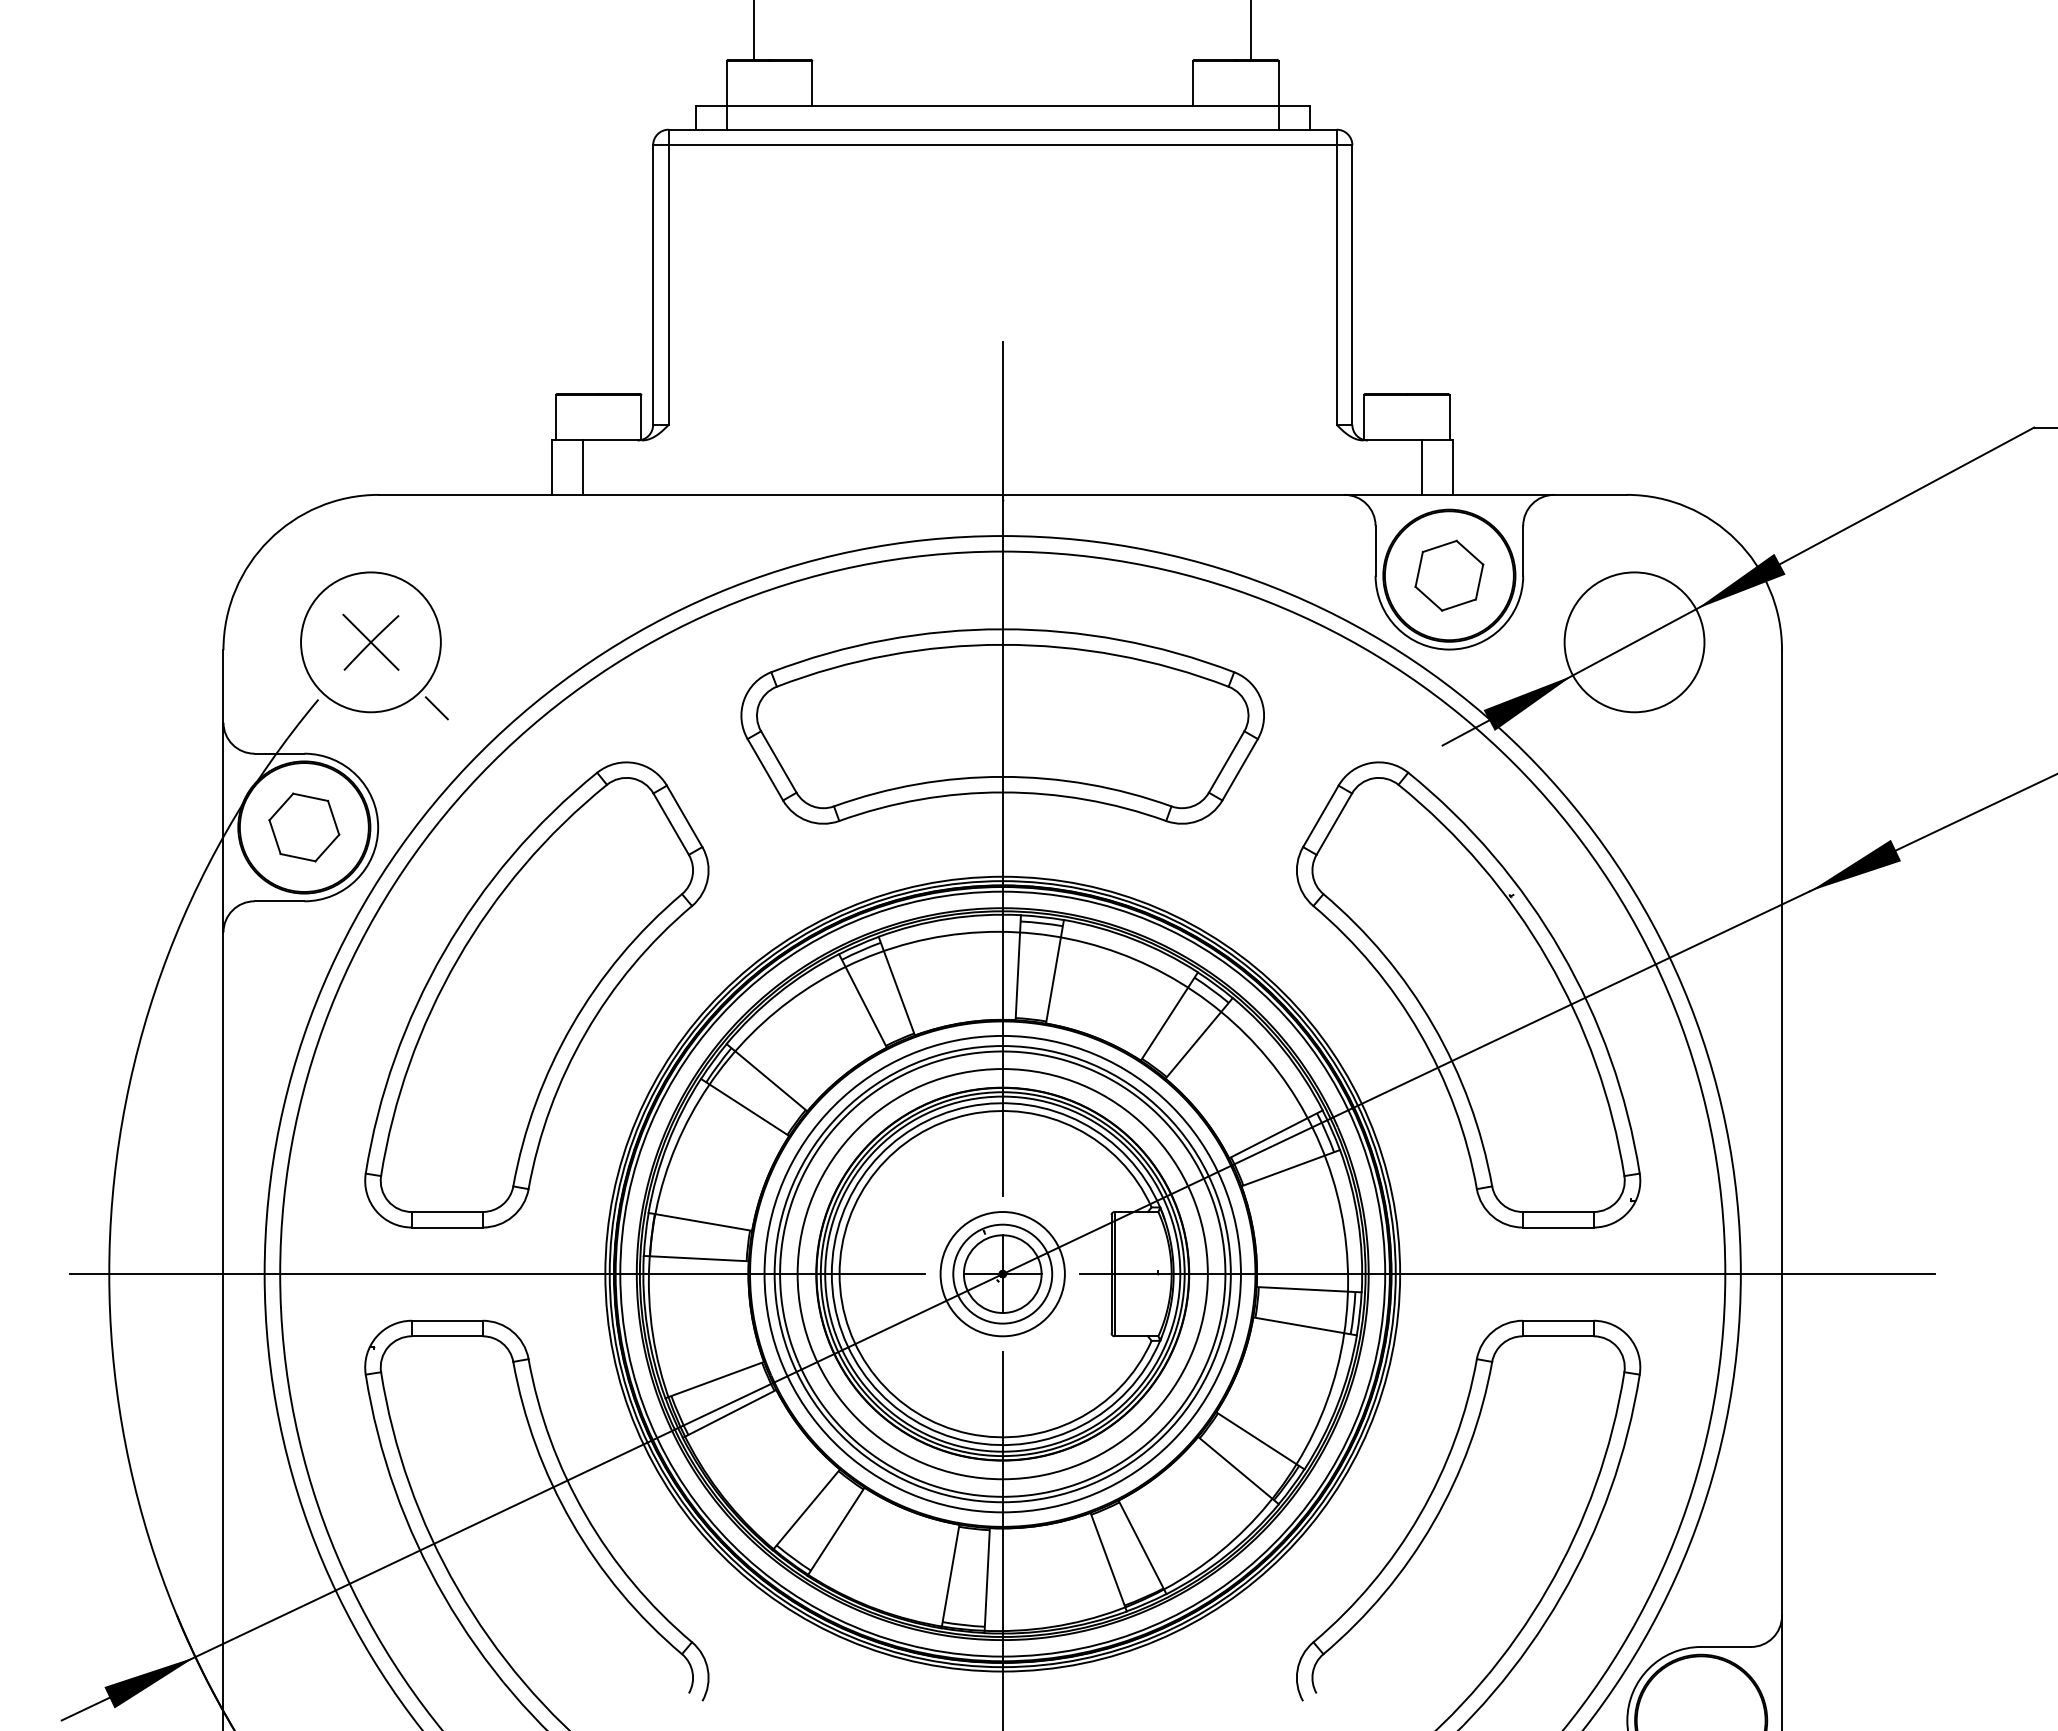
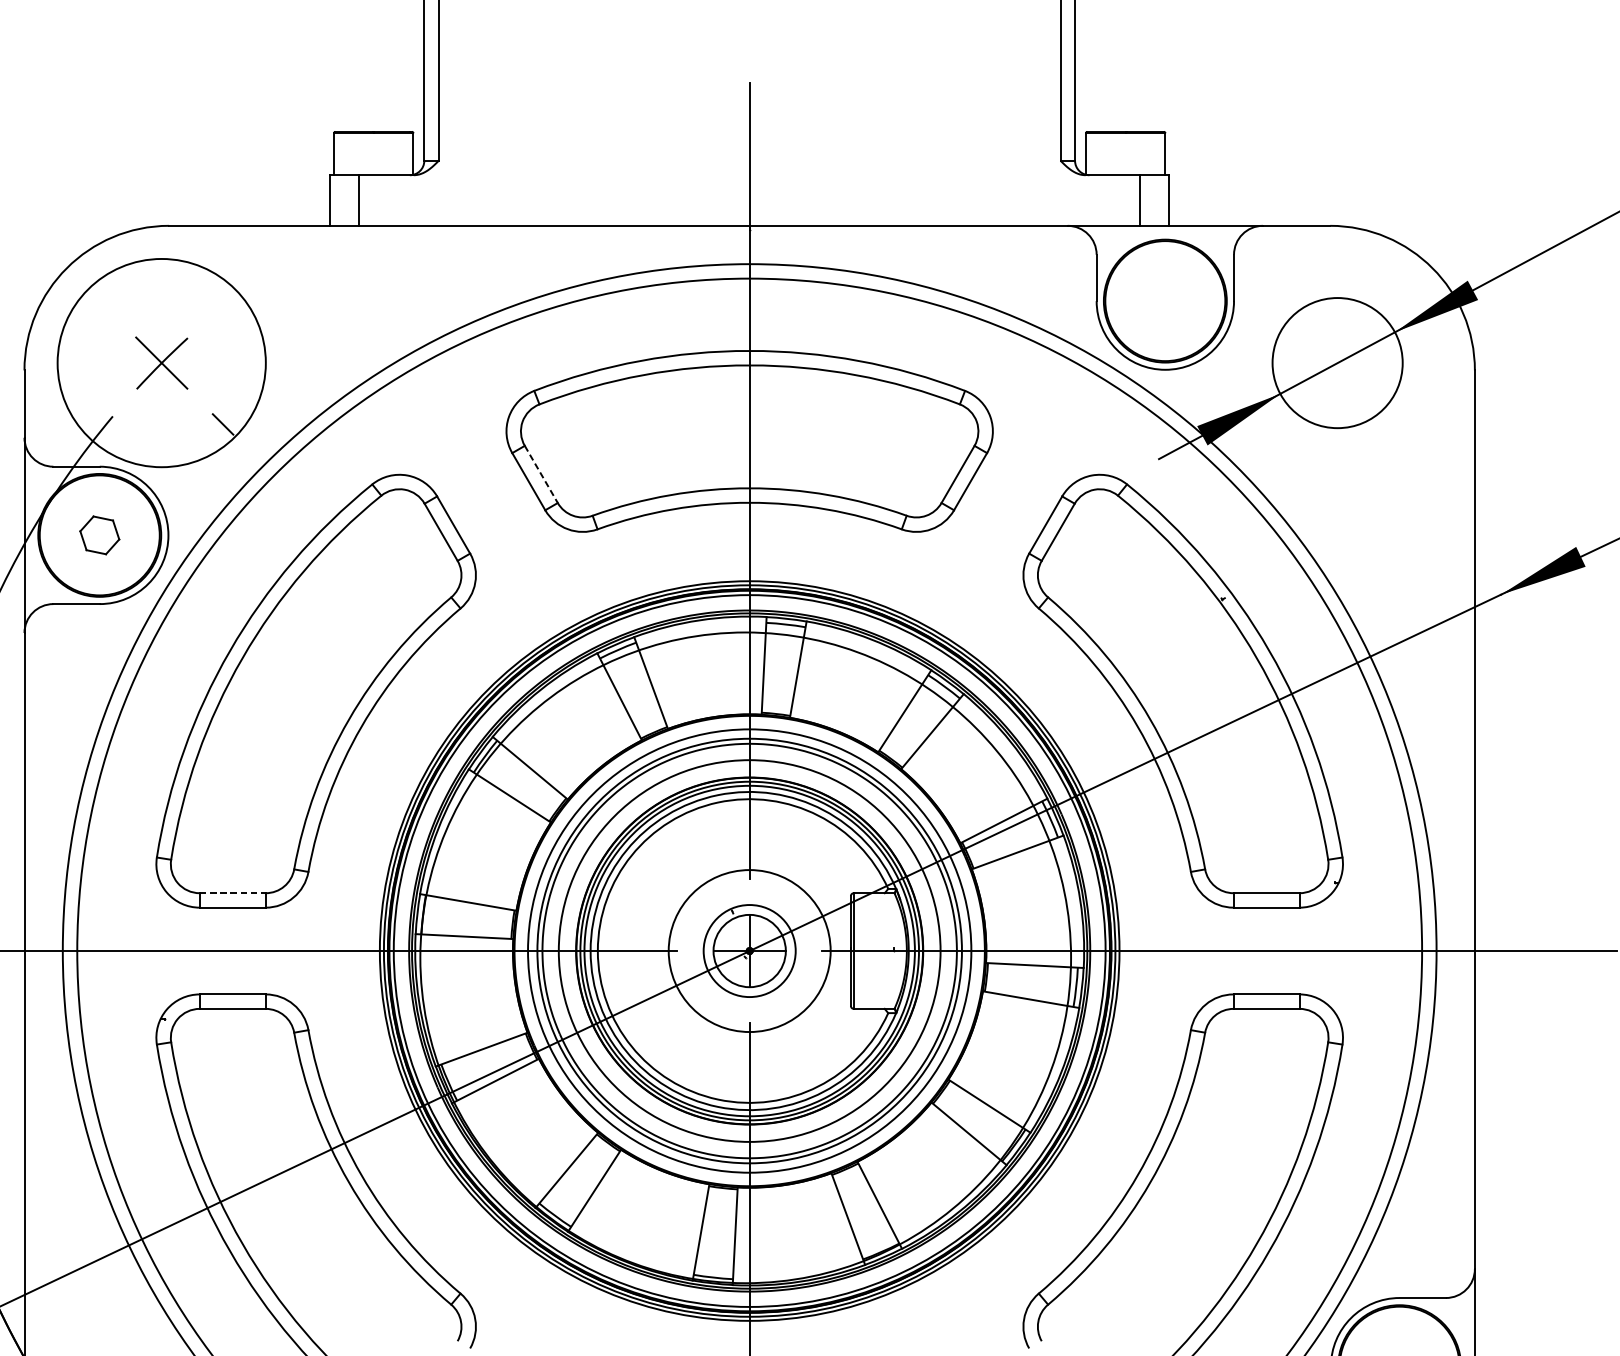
part: (1449, 575) -> (1165, 300), removed
circle: (370, 642) -> (161, 363), size x1.6
line: (779, 762) -> (541, 474), solid -> dashed
part: (304, 827) -> (99, 535), size x0.6
line: (447, 1212) -> (232, 893), solid -> dashed
circle: (1002, 1274) -> (749, 951), size x1.4

